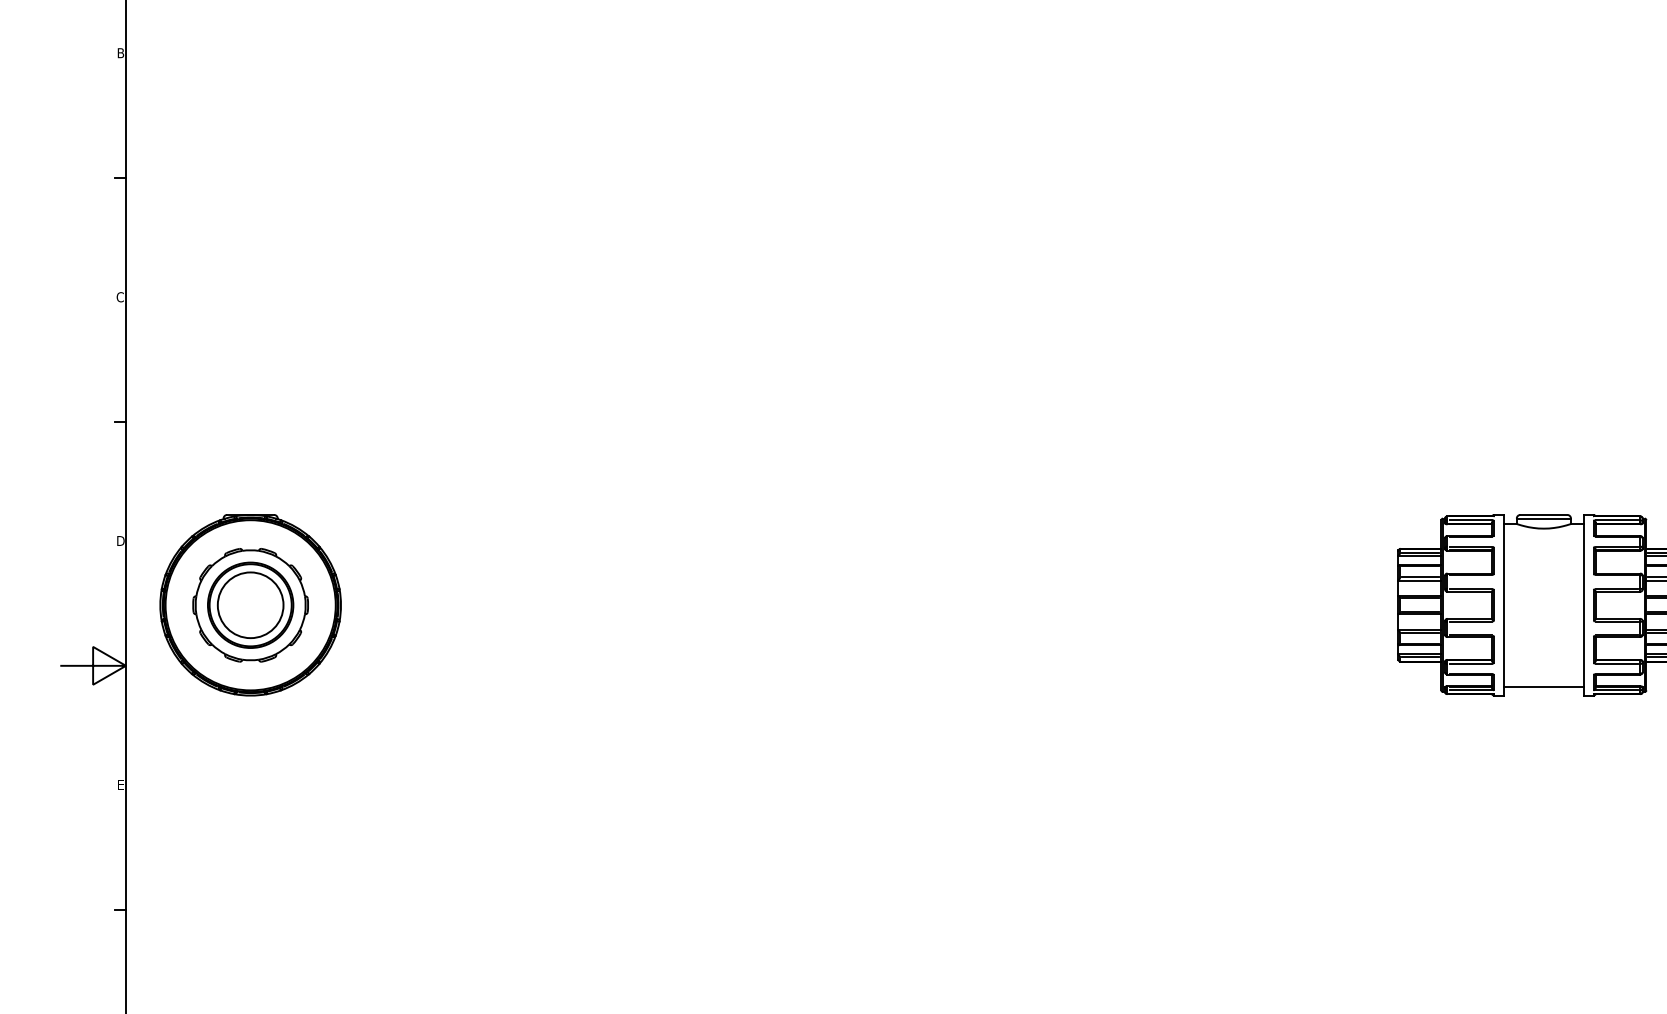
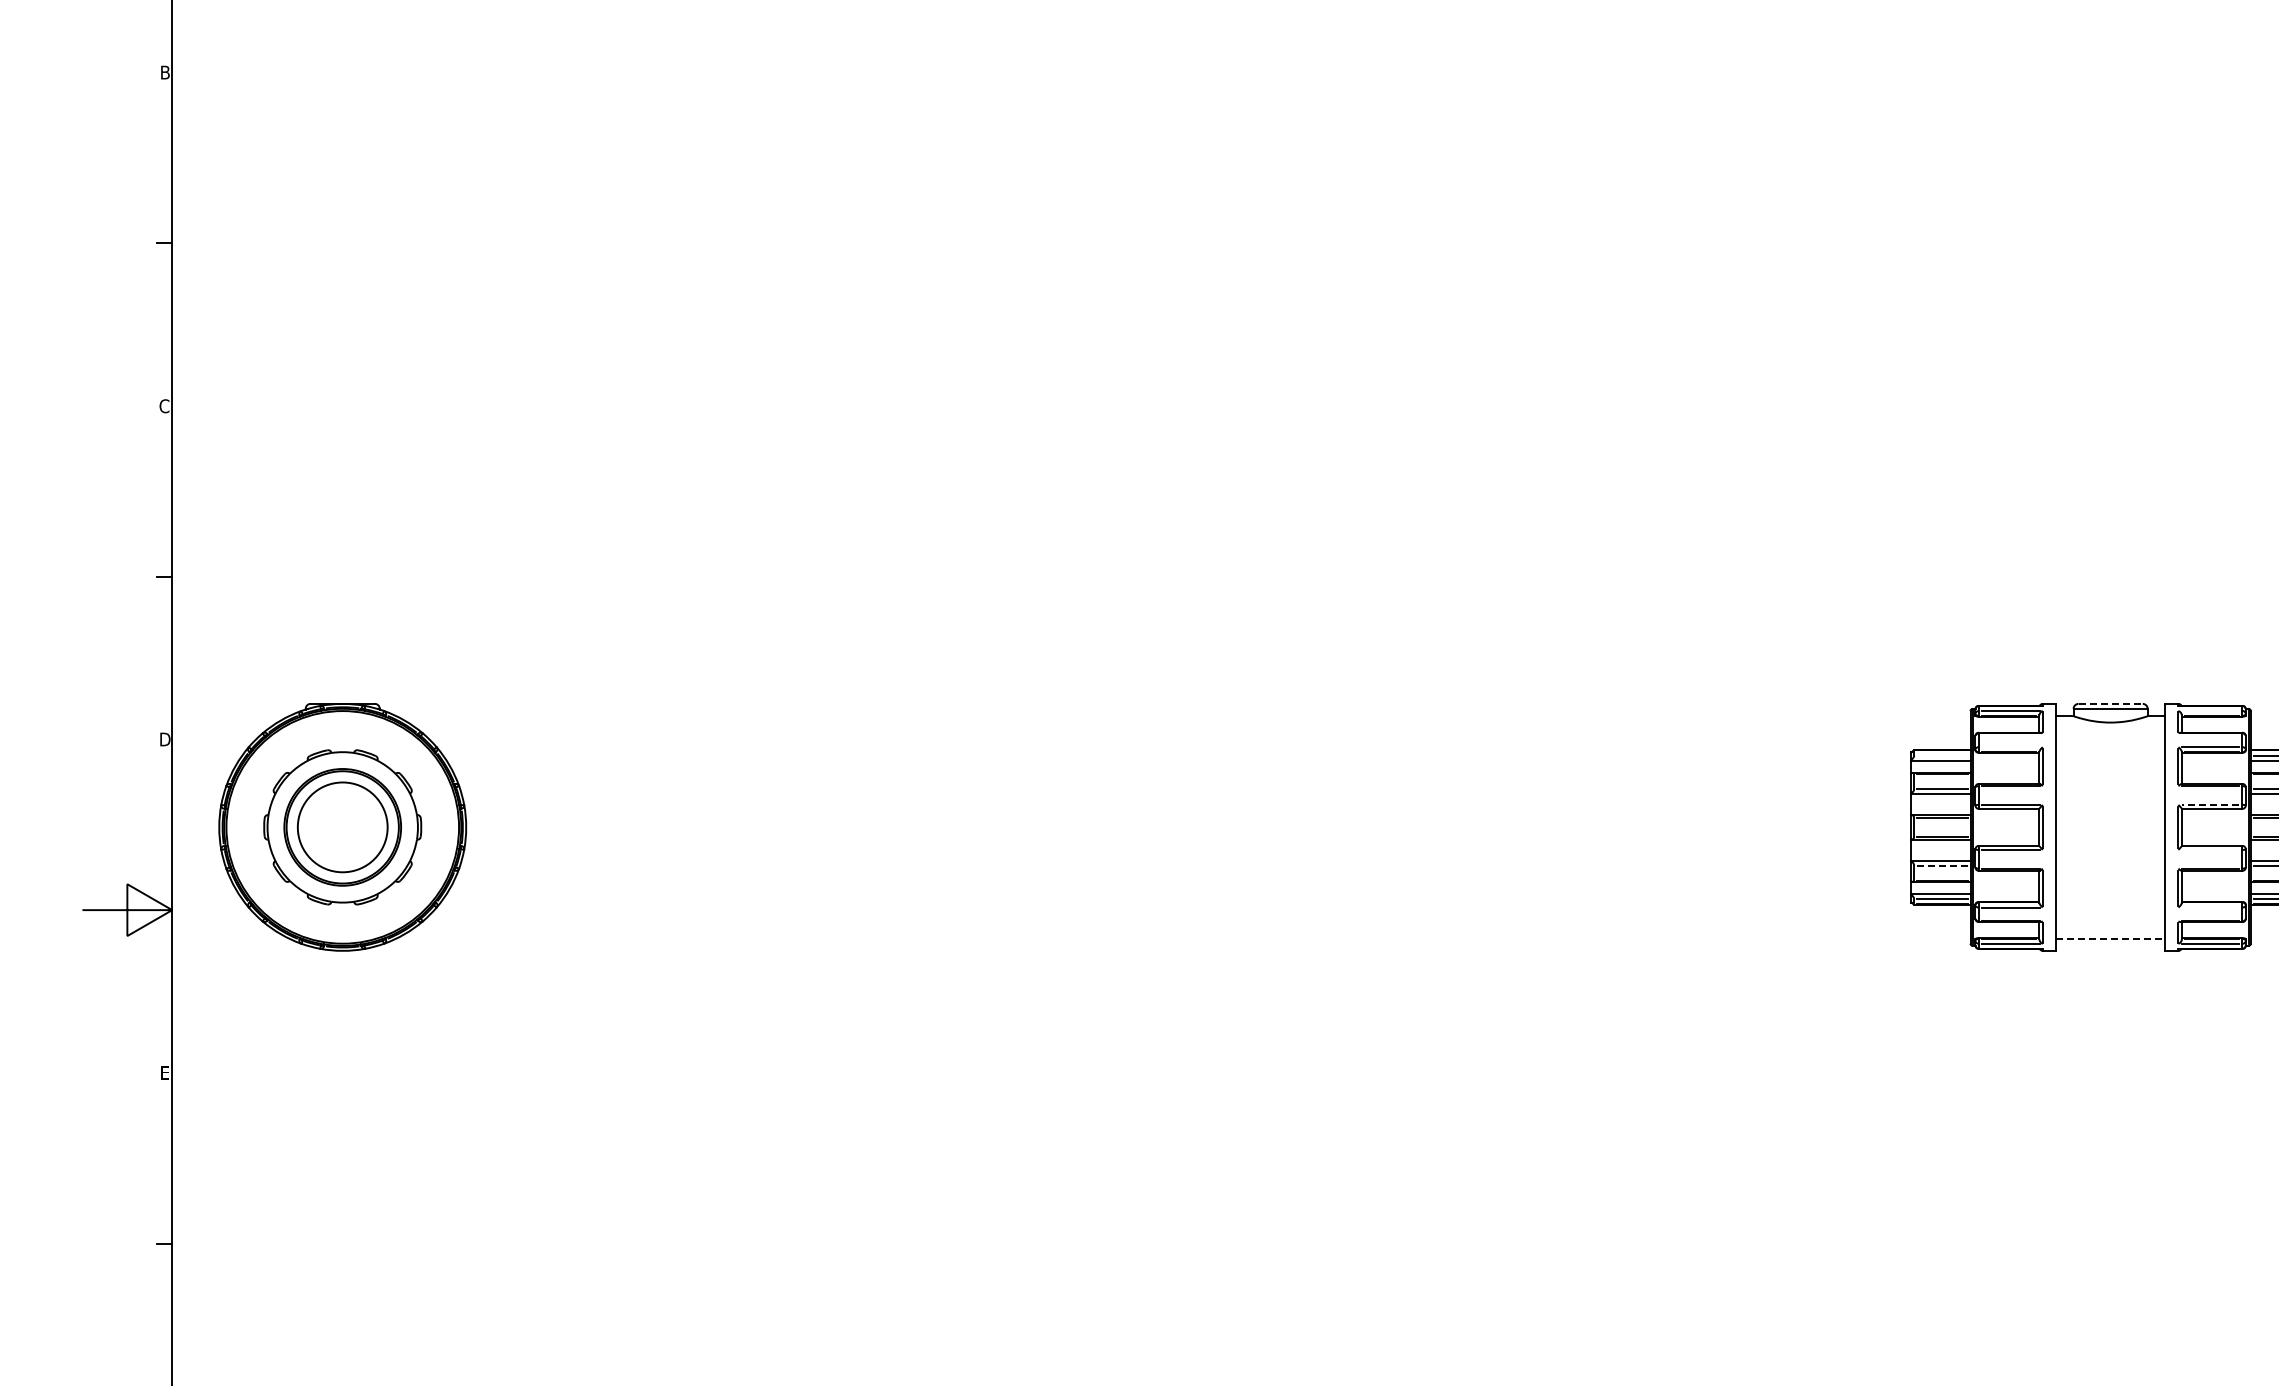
line: (1544, 514) -> (2111, 703), solid -> dashed
line: (1616, 519) -> (2210, 710), removed
line: (1470, 546) -> (2010, 747), removed
line: (1420, 553) -> (1941, 756), removed
line: (1616, 588) -> (2210, 804), solid -> dashed
line: (1616, 621) -> (2210, 849), removed
line: (1420, 633) -> (1942, 865), solid -> dashed
line: (1616, 663) -> (2210, 907), removed
line: (1543, 686) -> (2110, 938), solid -> dashed

